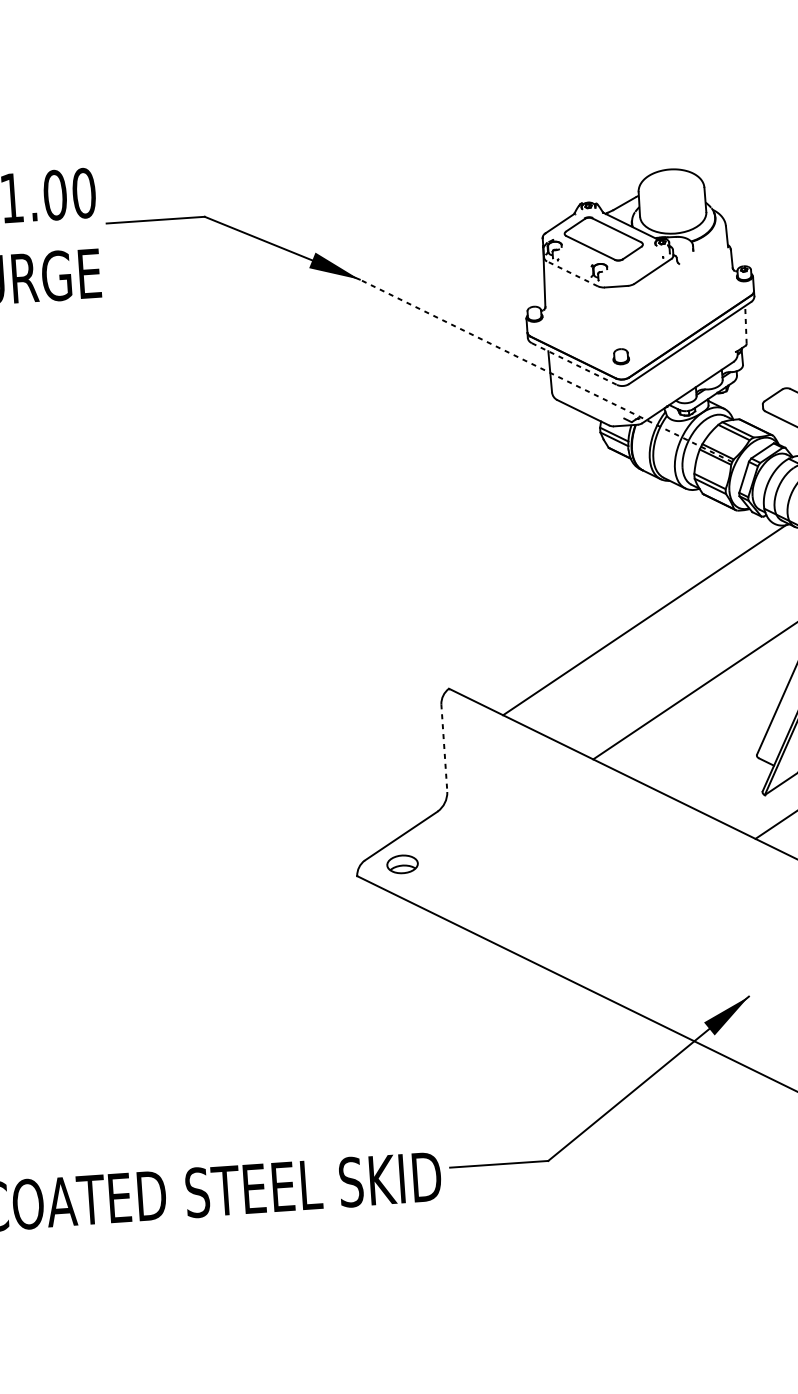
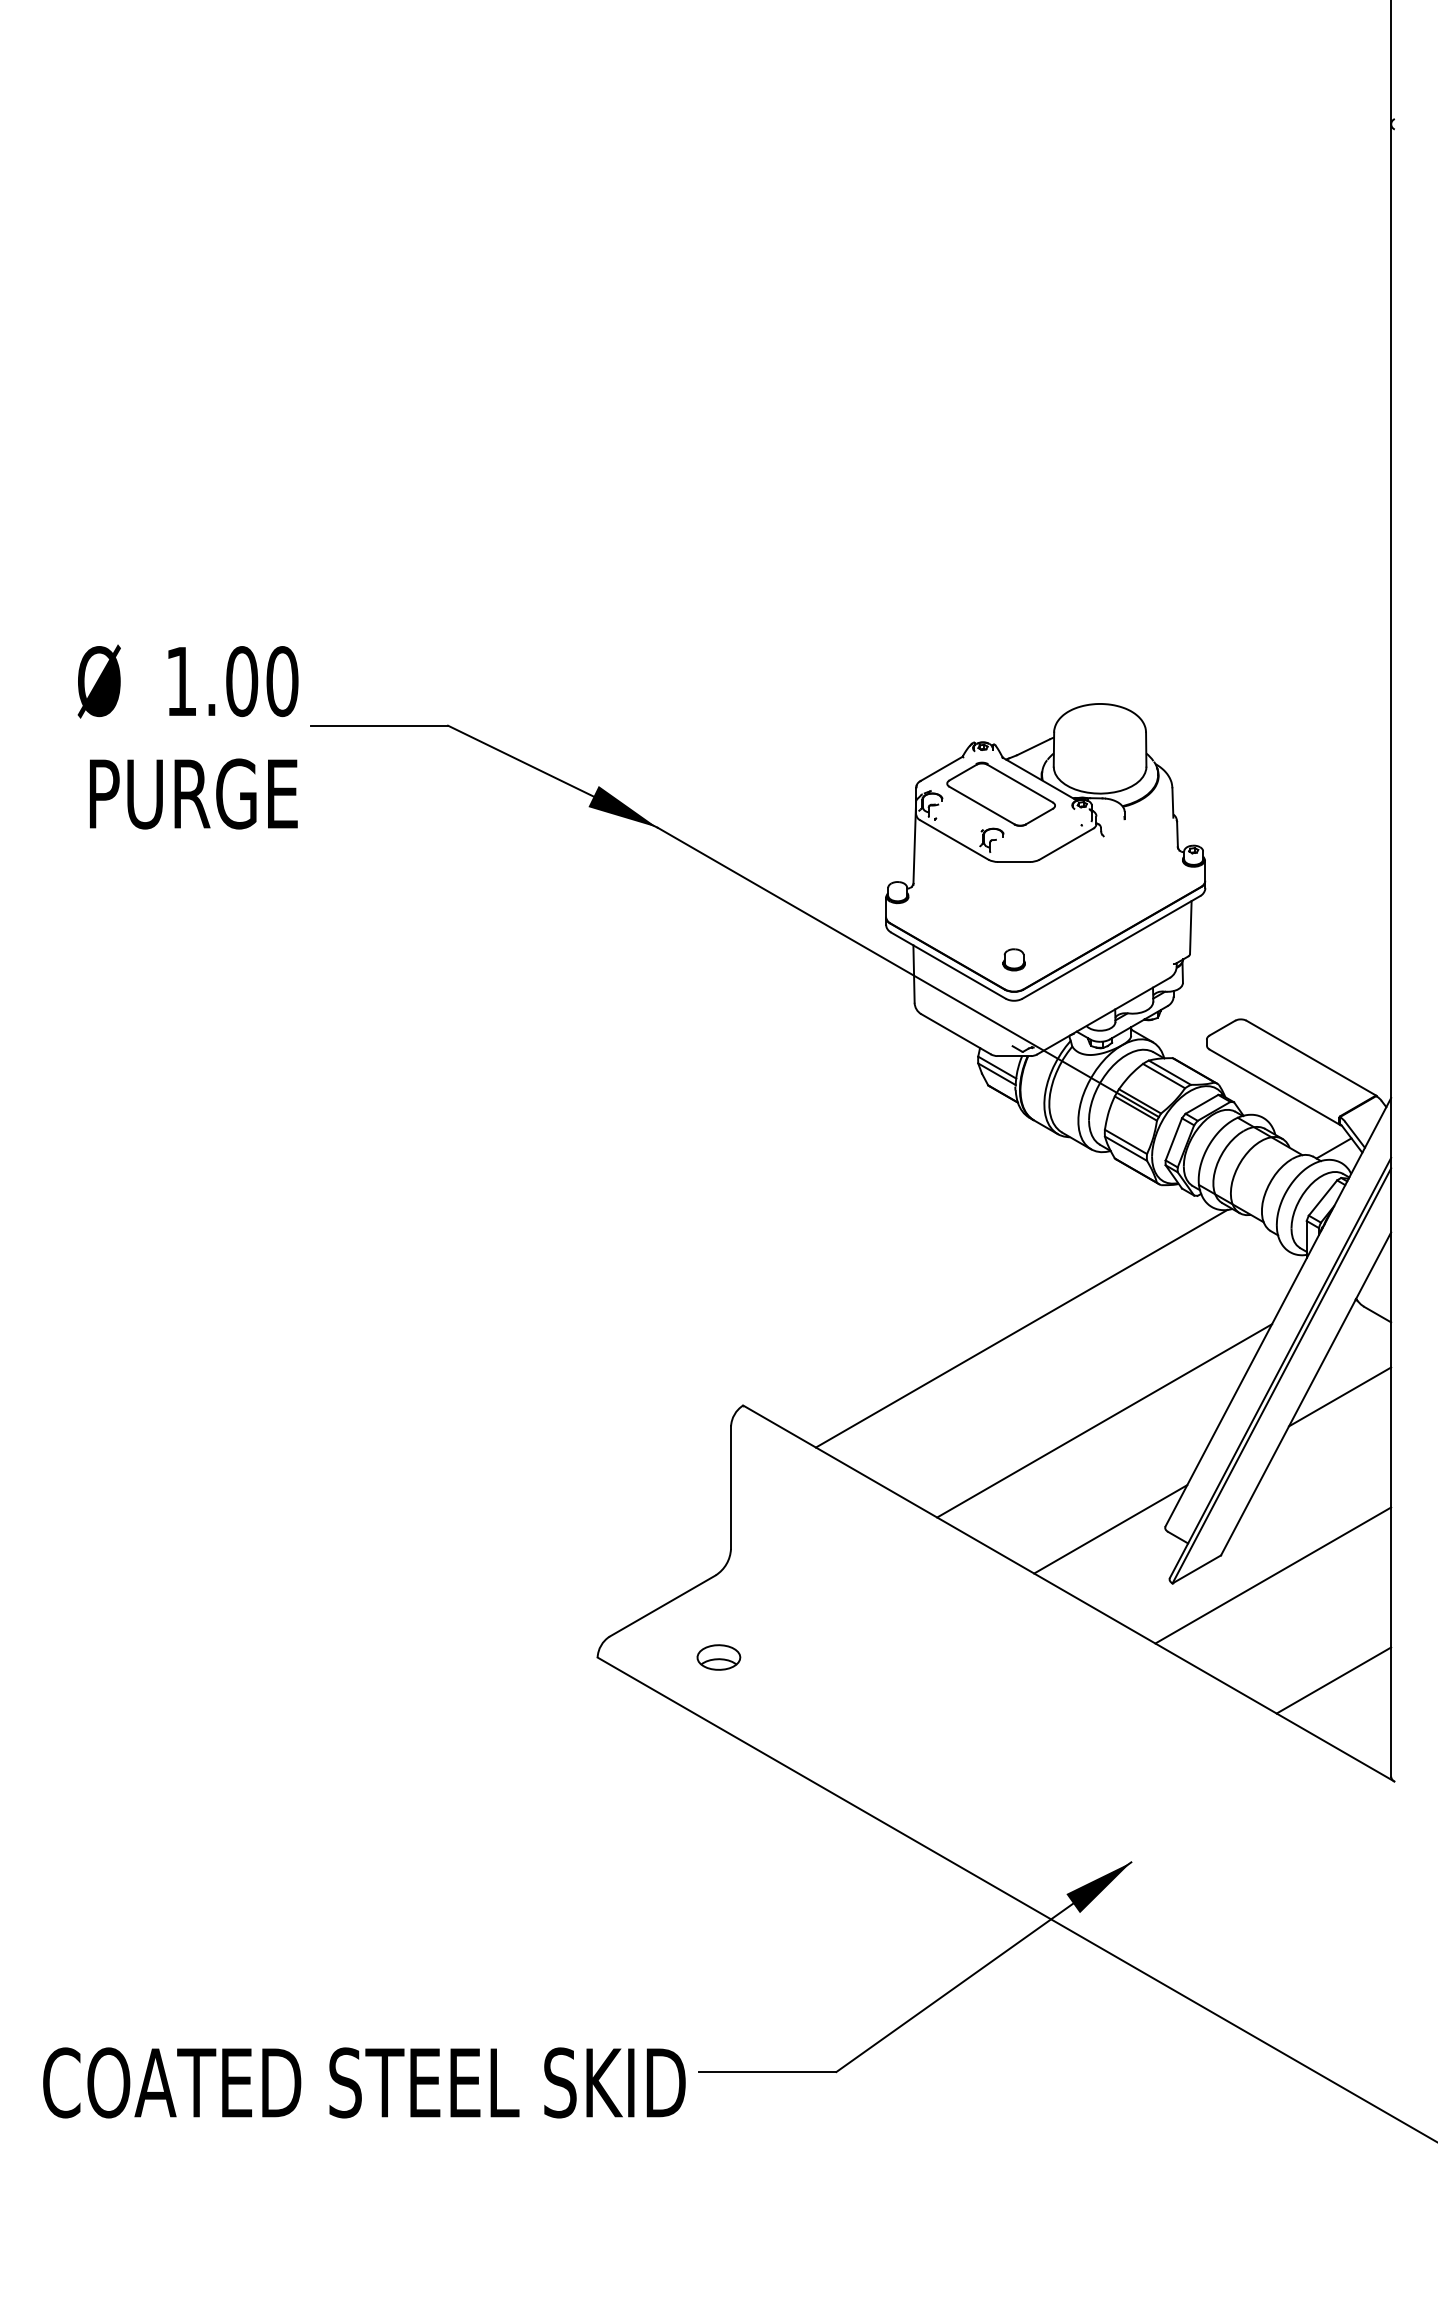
line: (571, 273) -> (953, 839), dashed -> solid
line: (745, 324) -> (1190, 926), dashed -> solid
line: (574, 363) -> (948, 965), dashed -> solid
line: (545, 370) -> (907, 972), dashed -> solid
line: (444, 748) -> (731, 1488), dashed -> solid
line: (717, 759) -> (1110, 1529), added
part: (402, 864) -> (718, 1657), moved

